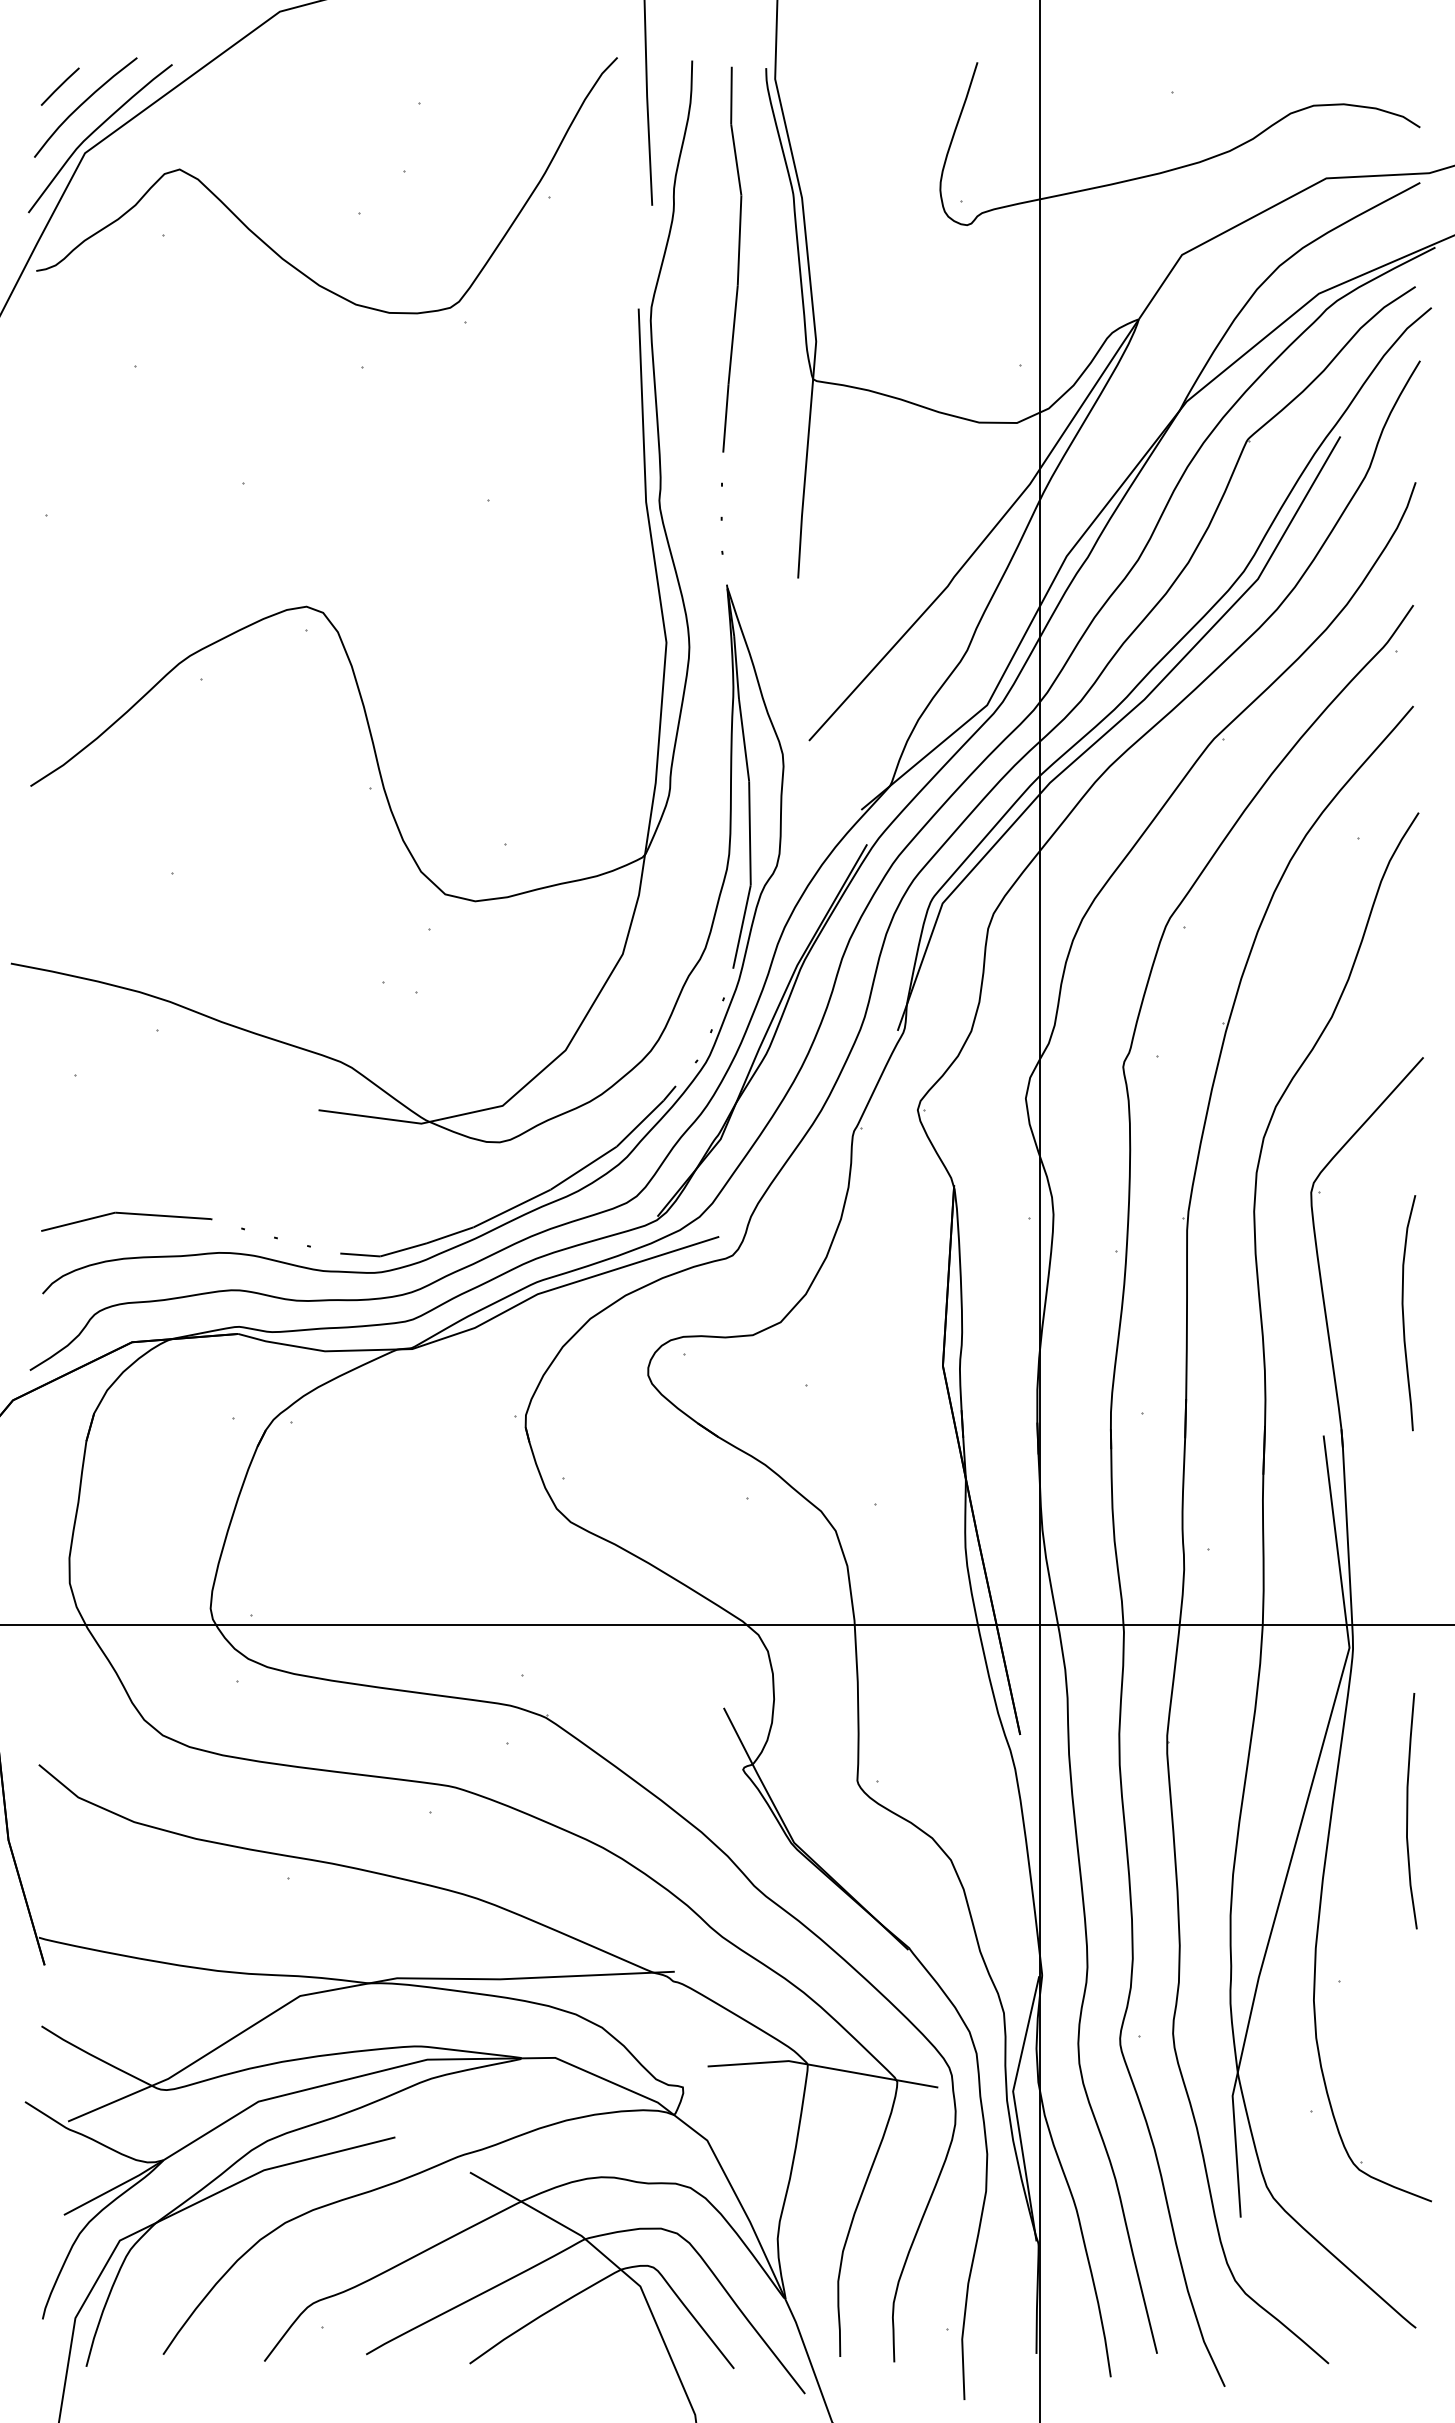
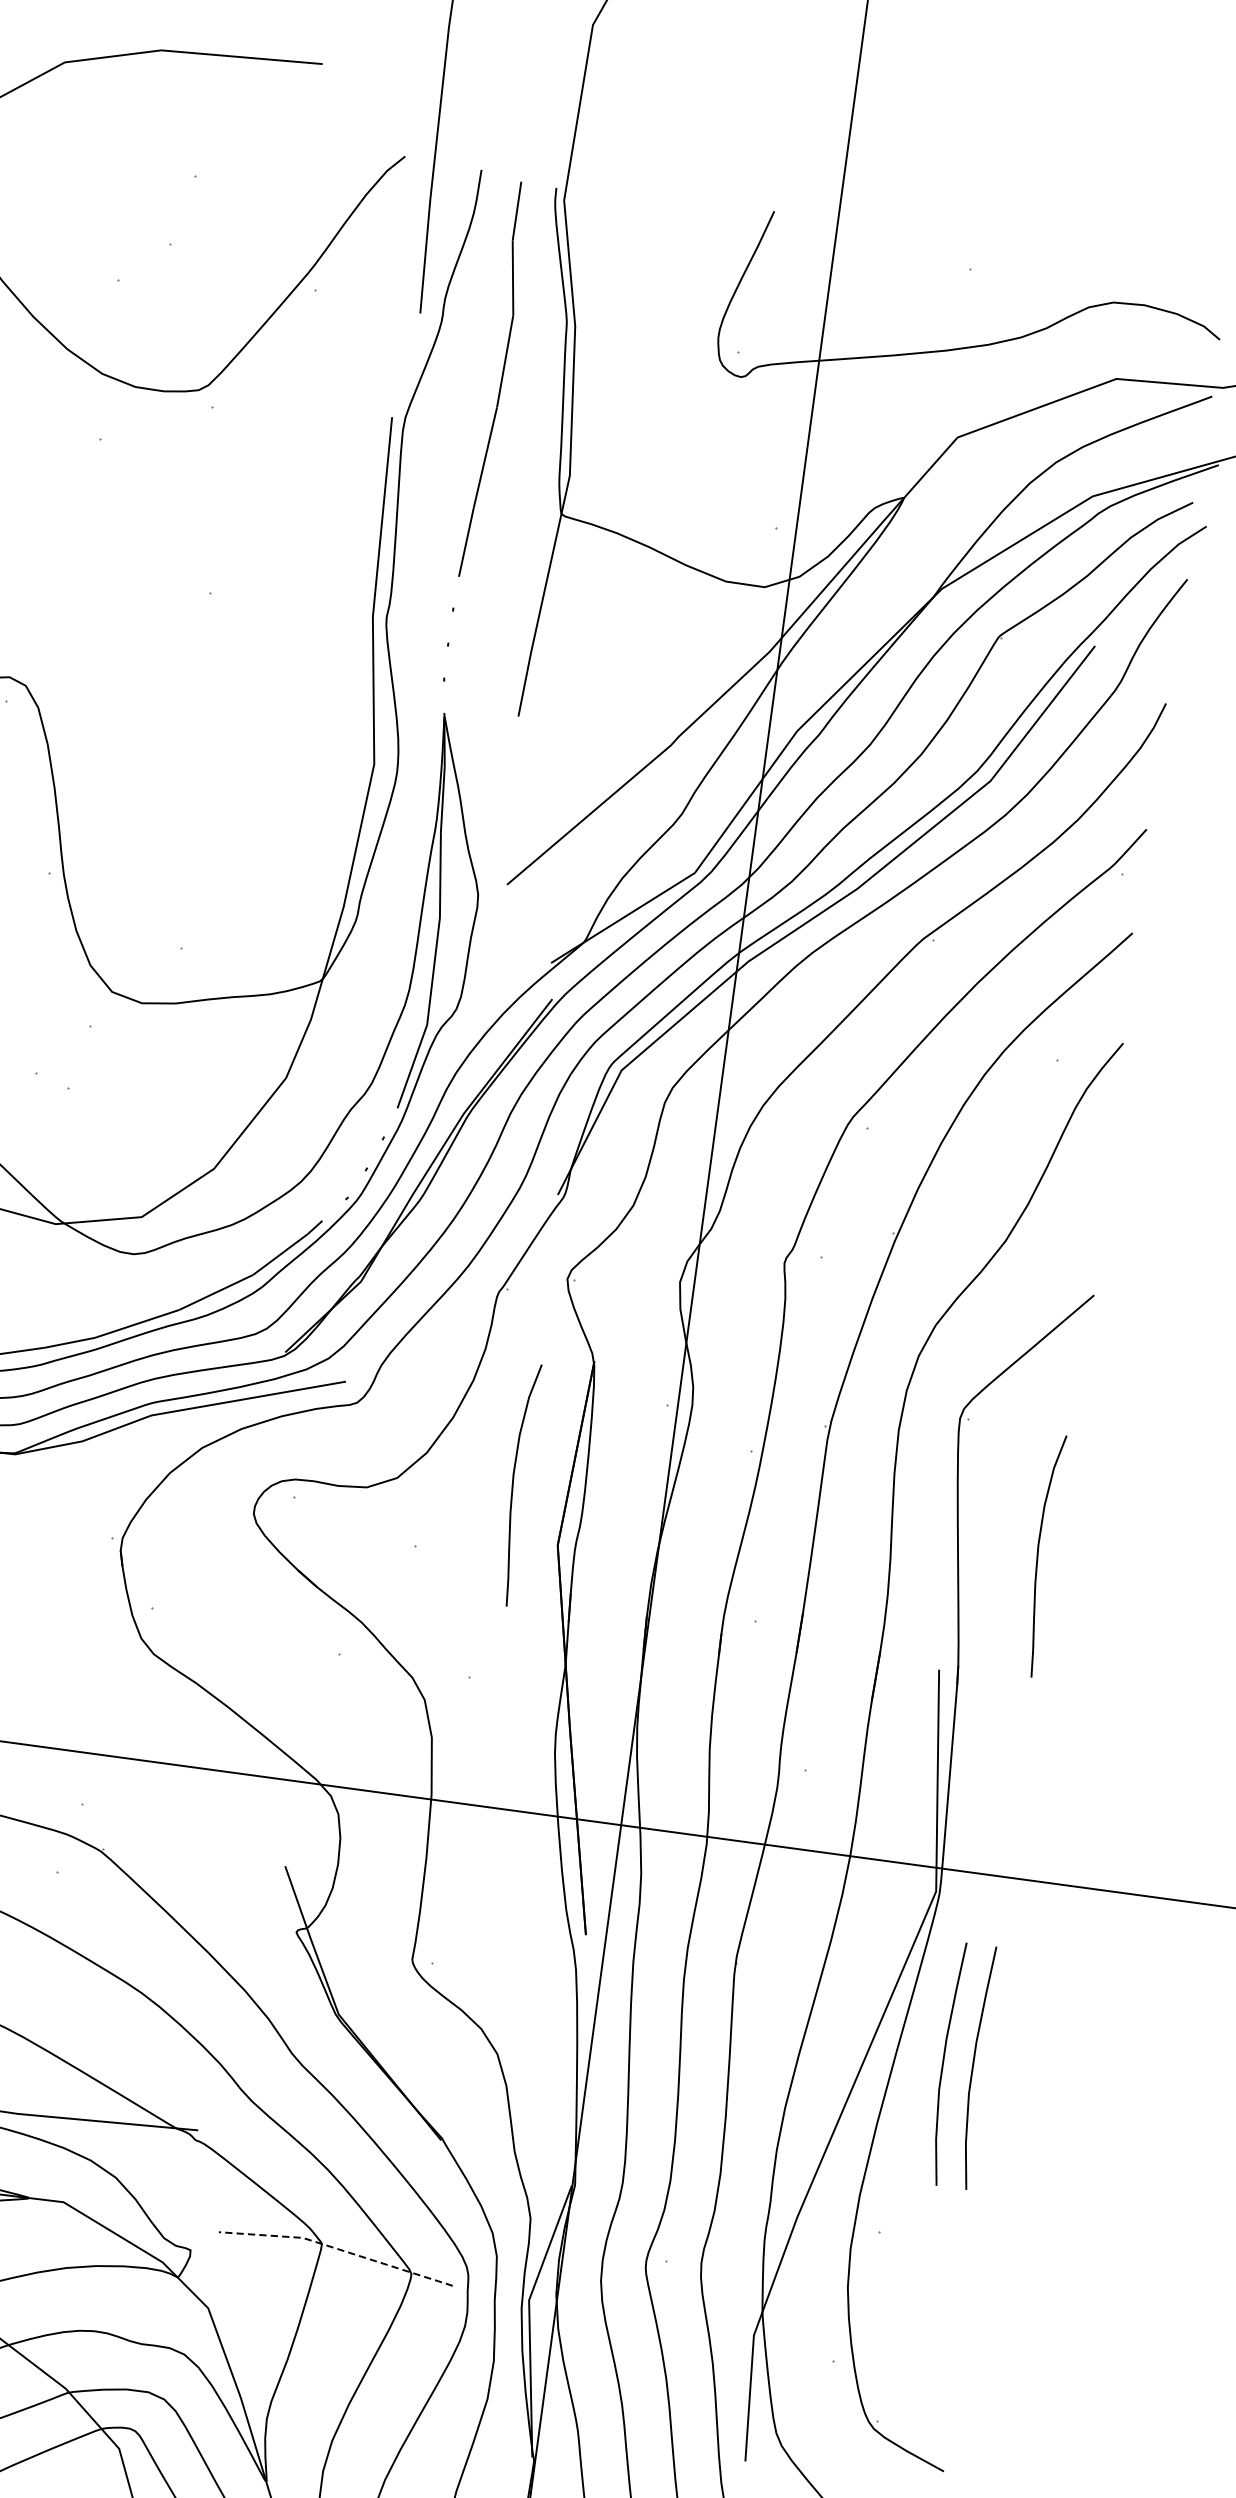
curve: (892, 1313) -> (513, 1484), added
curve: (1379, 1811) -> (944, 2063), added
line: (822, 2066) -> (336, 2248), solid -> dashed

